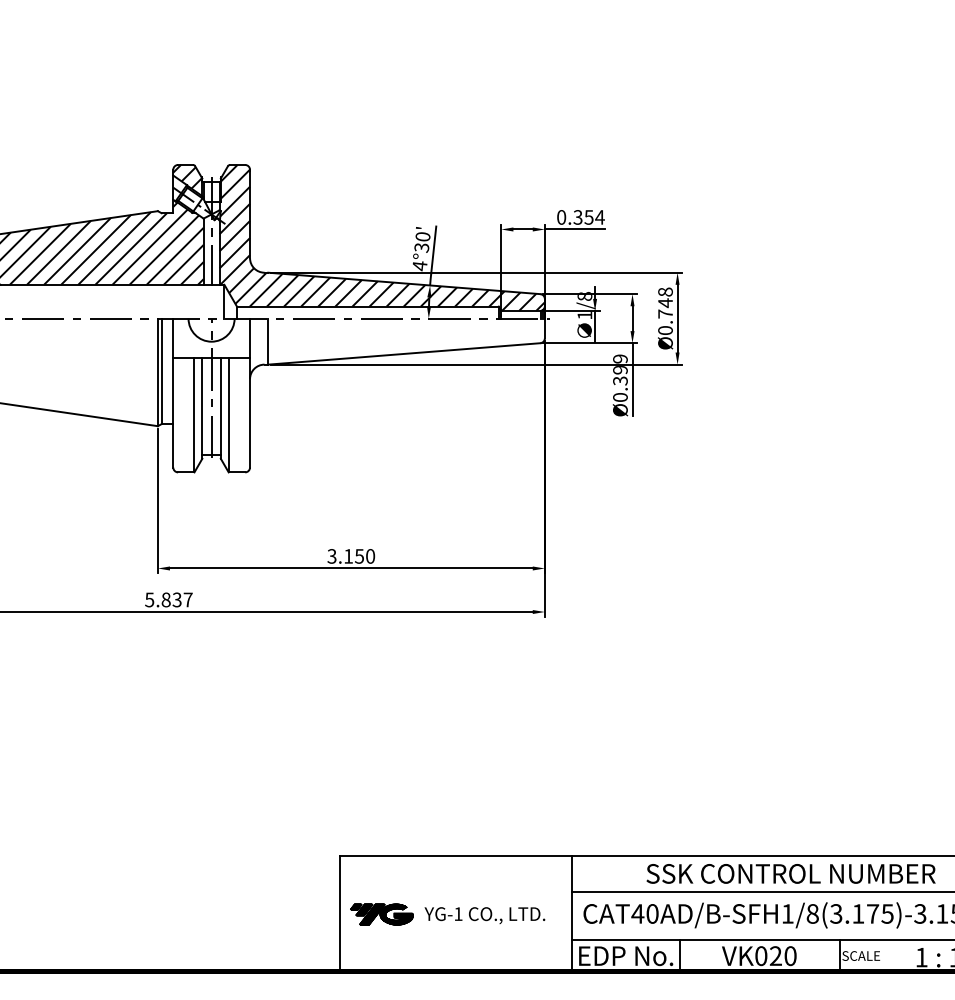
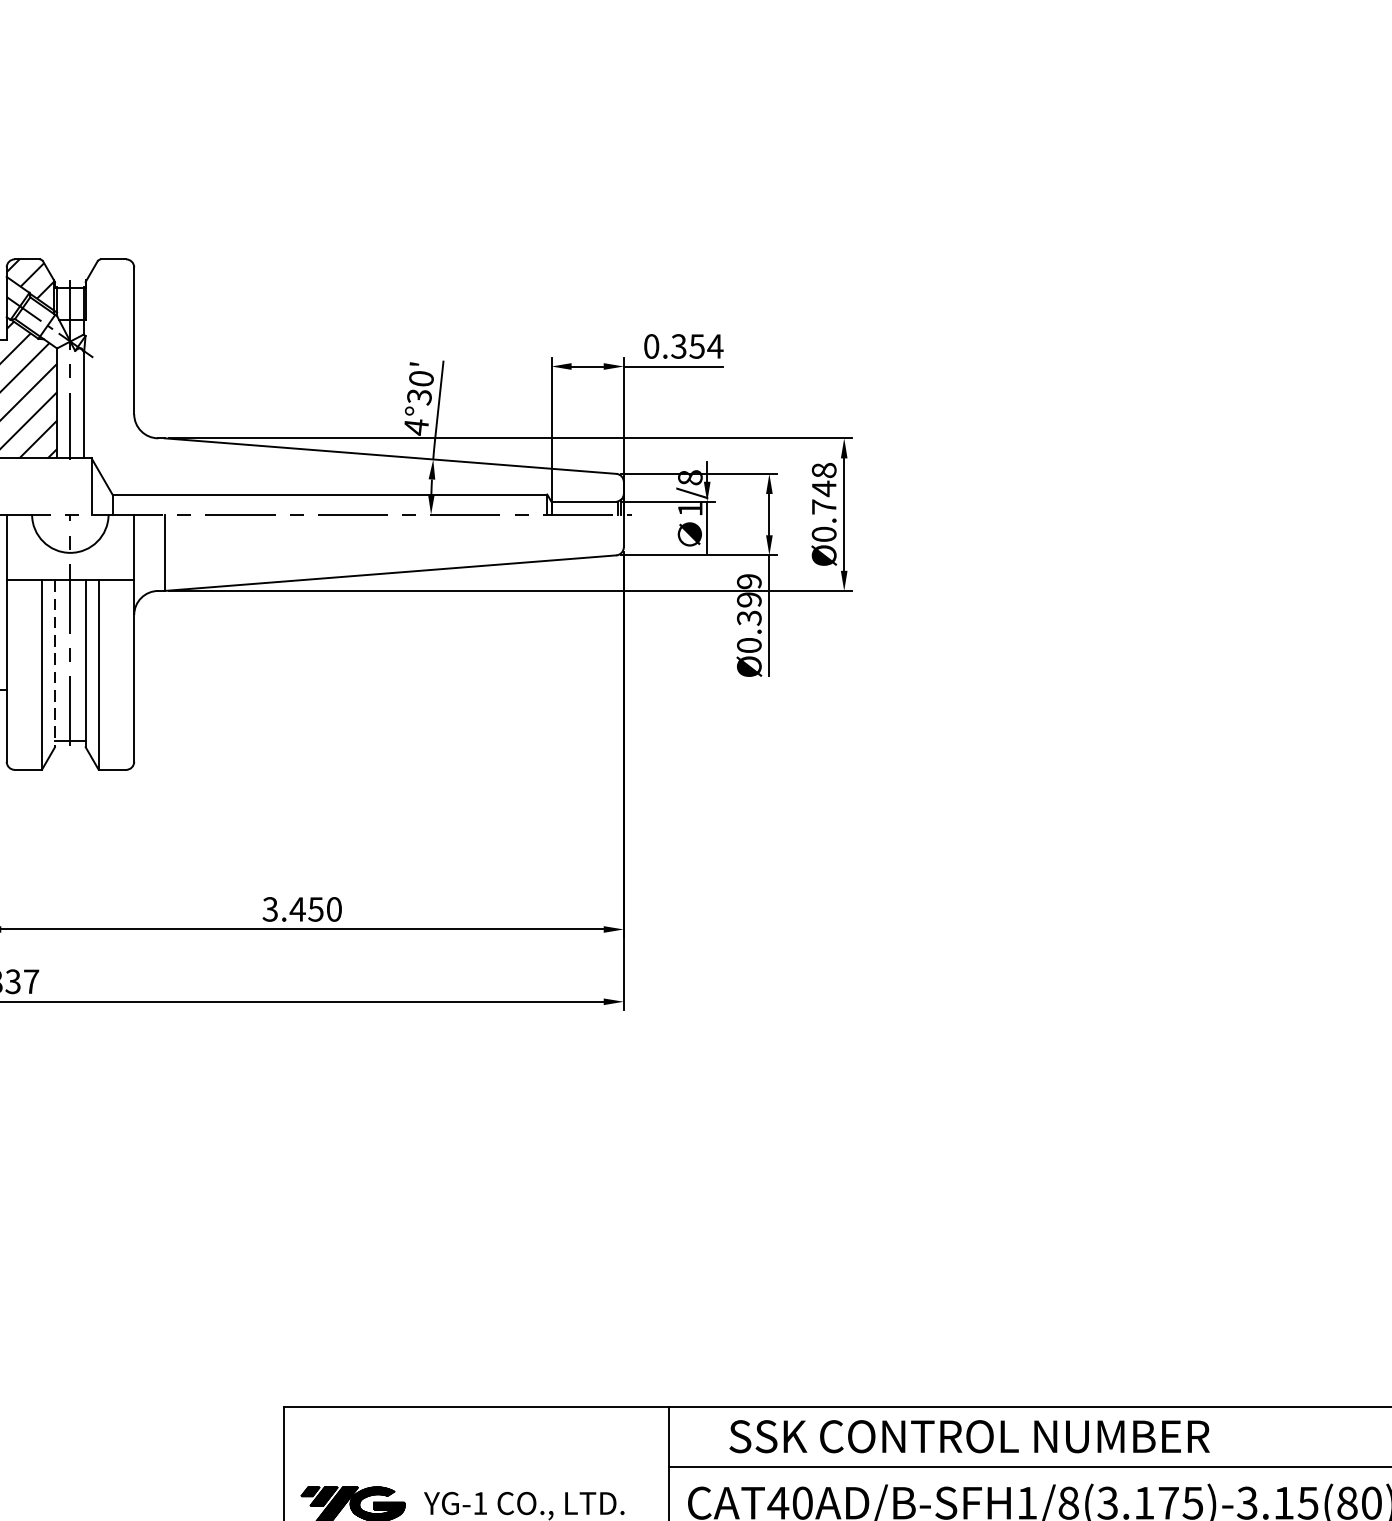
hatch: (381, 237) -> (352, 379), removed
line: (202, 409) -> (55, 665), solid -> dashed
text: (348, 556) -> (297, 909), 3.150 -> 3.450
text: (790, 873) -> (968, 1436), moved

